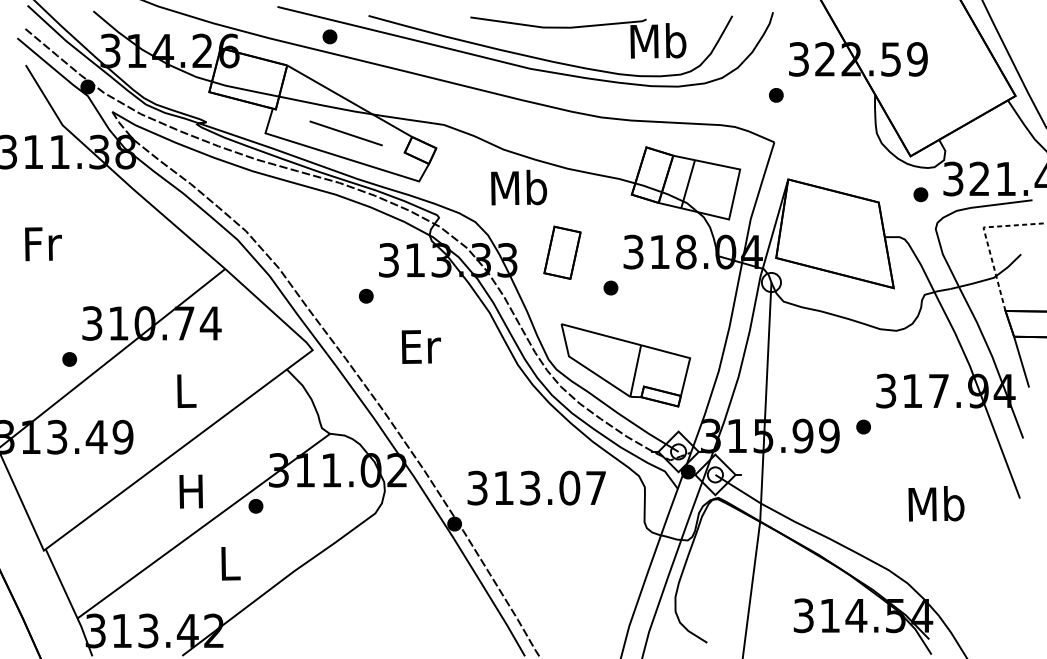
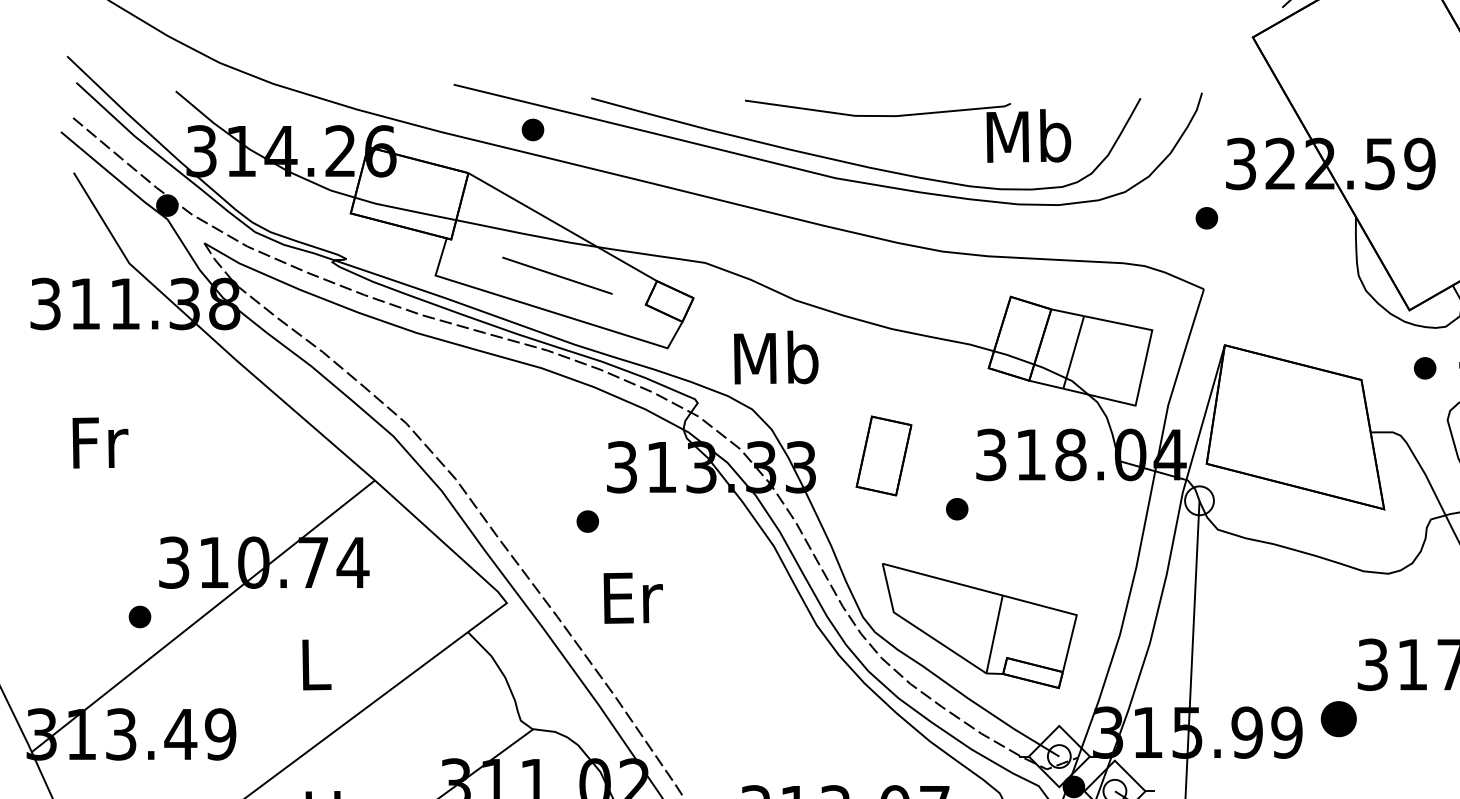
text: (519, 187) -> (776, 357), moved
text: (421, 346) -> (633, 597), moved
part: (863, 426) -> (1338, 718), size x1.6

